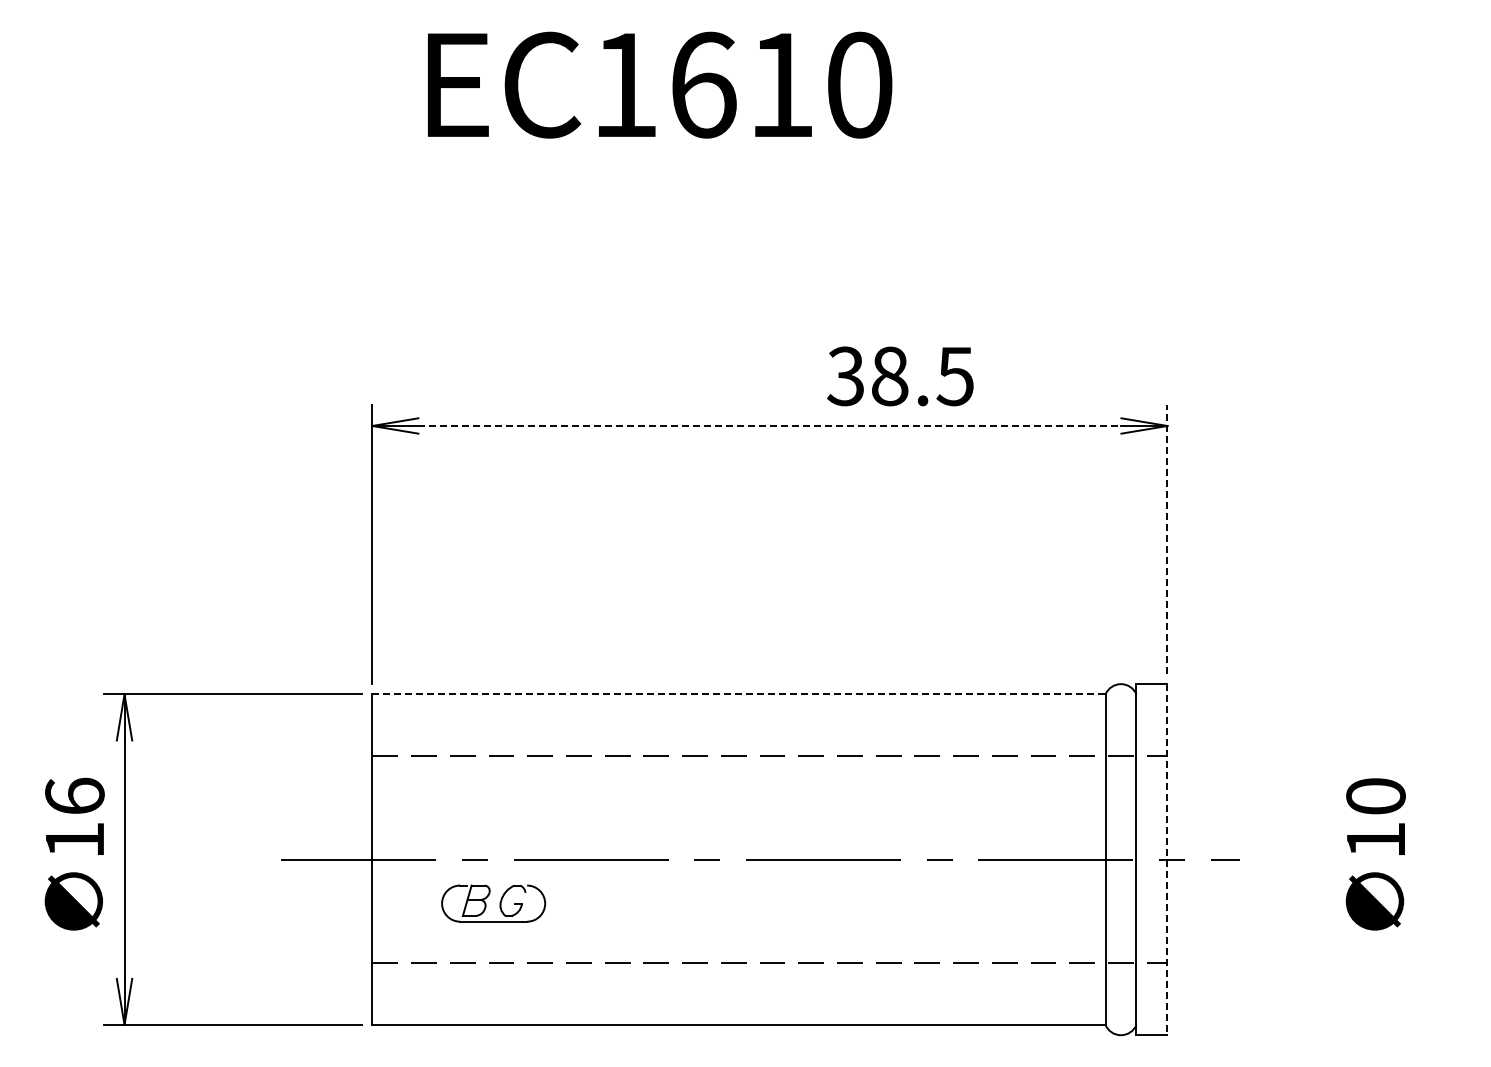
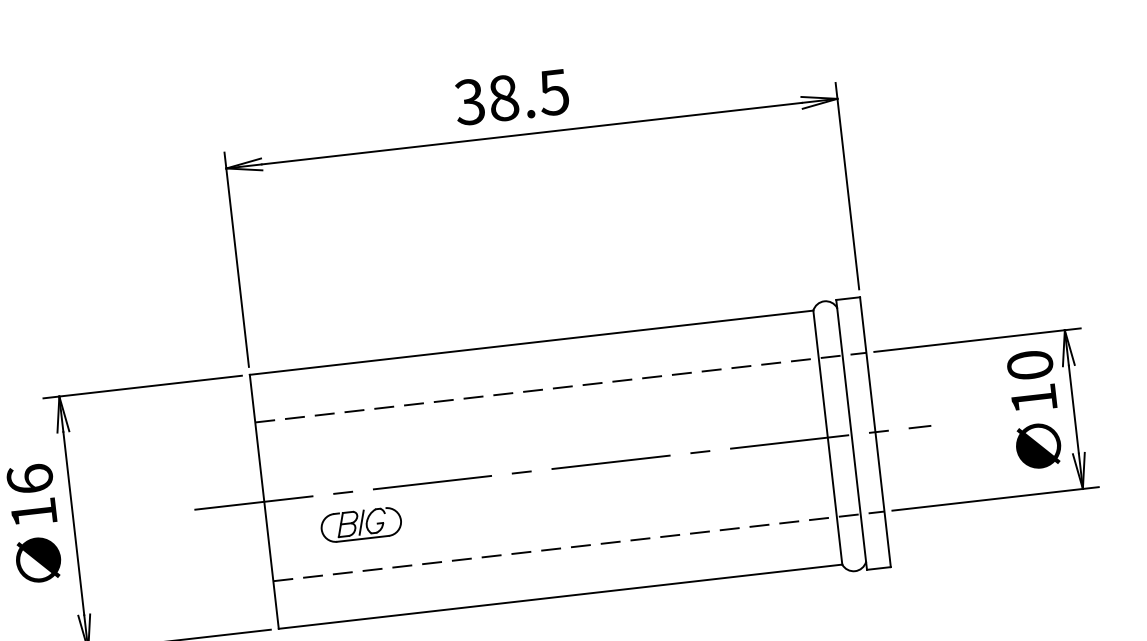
text: (900, 376) -> (511, 97), moved
line: (770, 425) -> (532, 133), dashed -> solid
line: (1167, 539) -> (847, 186), dashed -> solid
line: (738, 694) -> (531, 342), dashed -> solid
part: (1311, 756) -> (977, 340), added
line: (1167, 859) -> (875, 432), dashed -> solid
line: (494, 900) -> (361, 522), added

